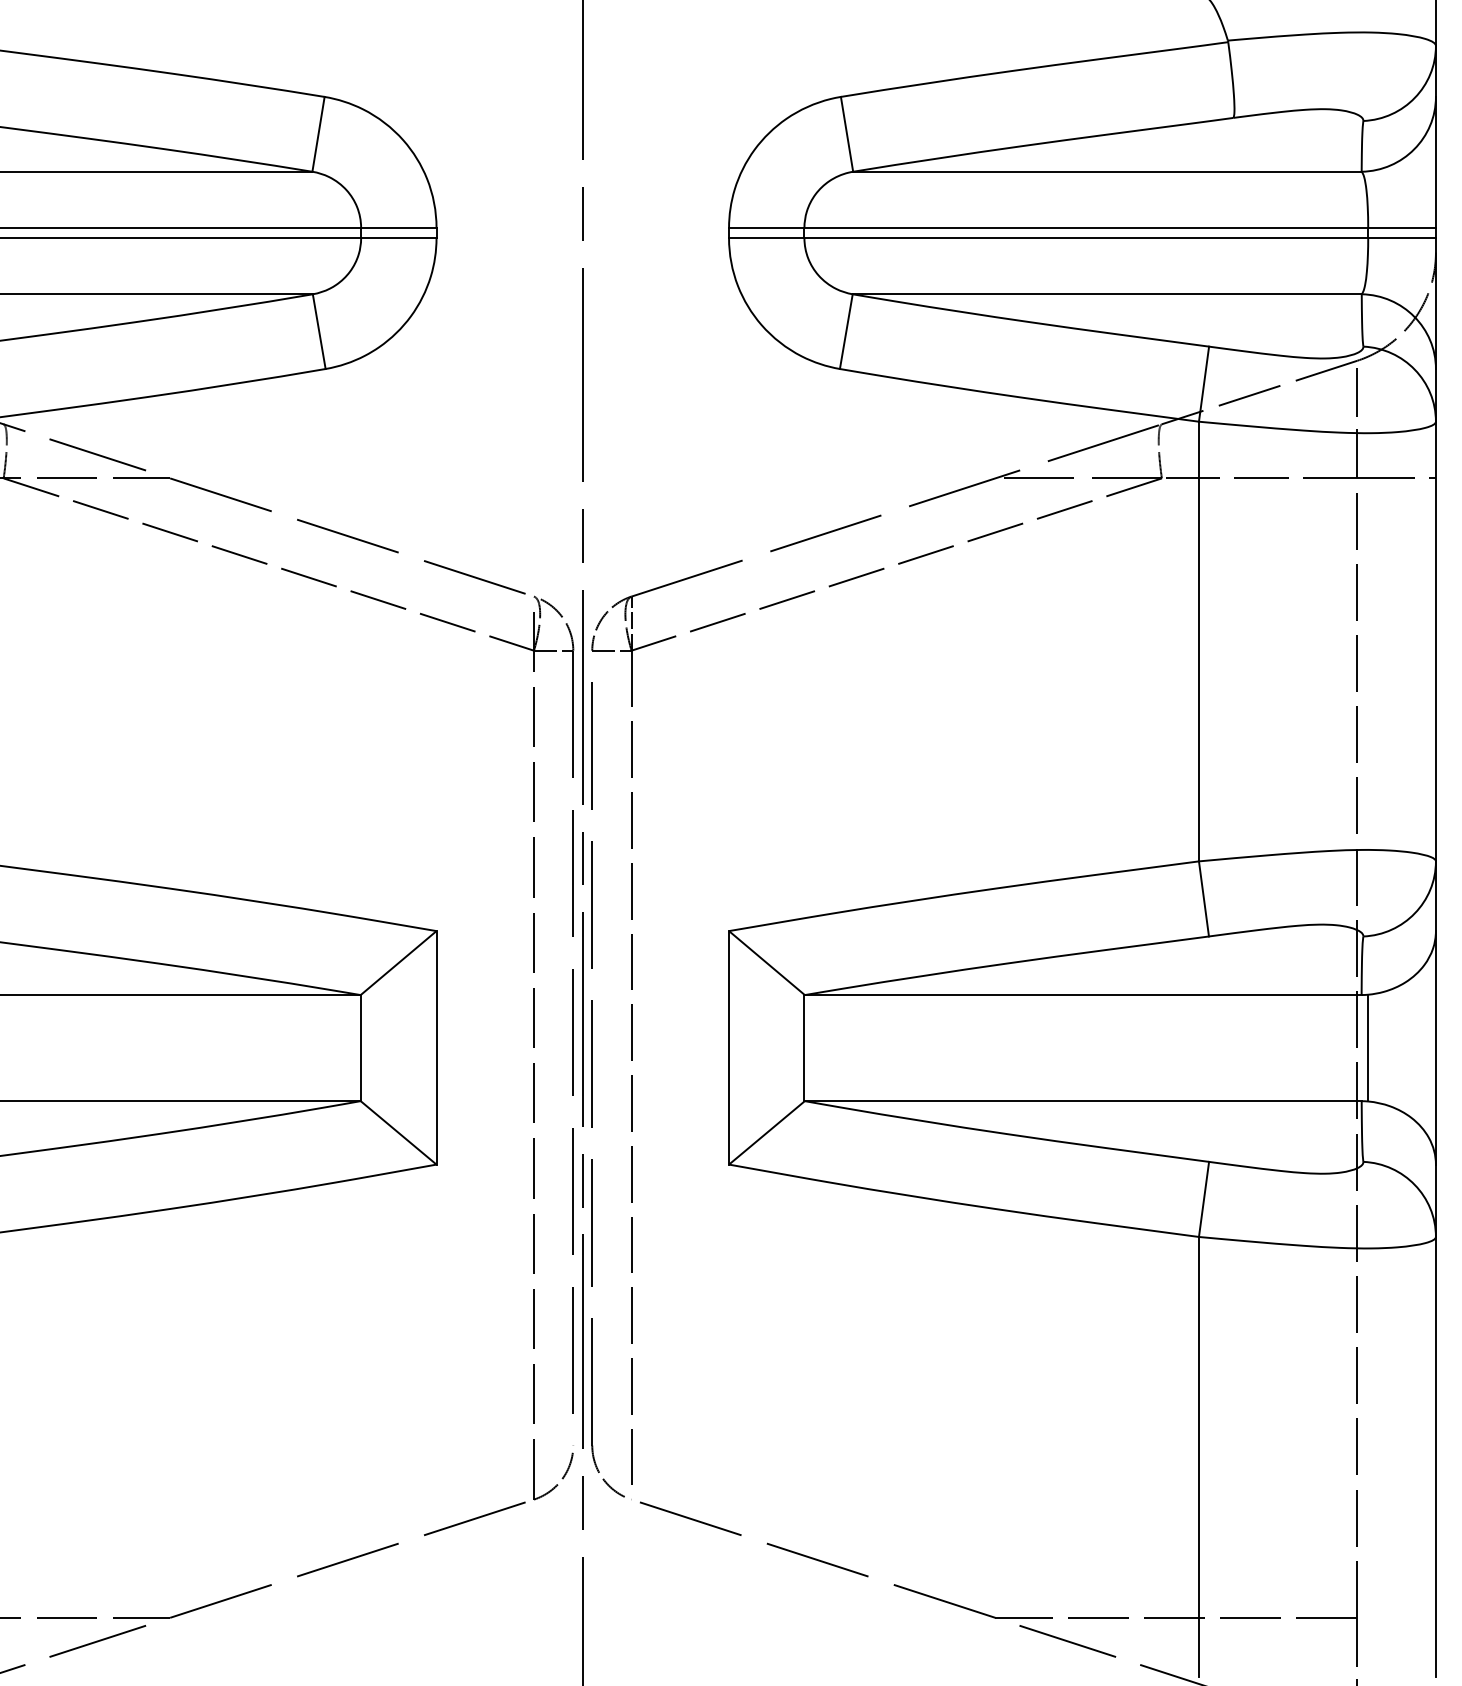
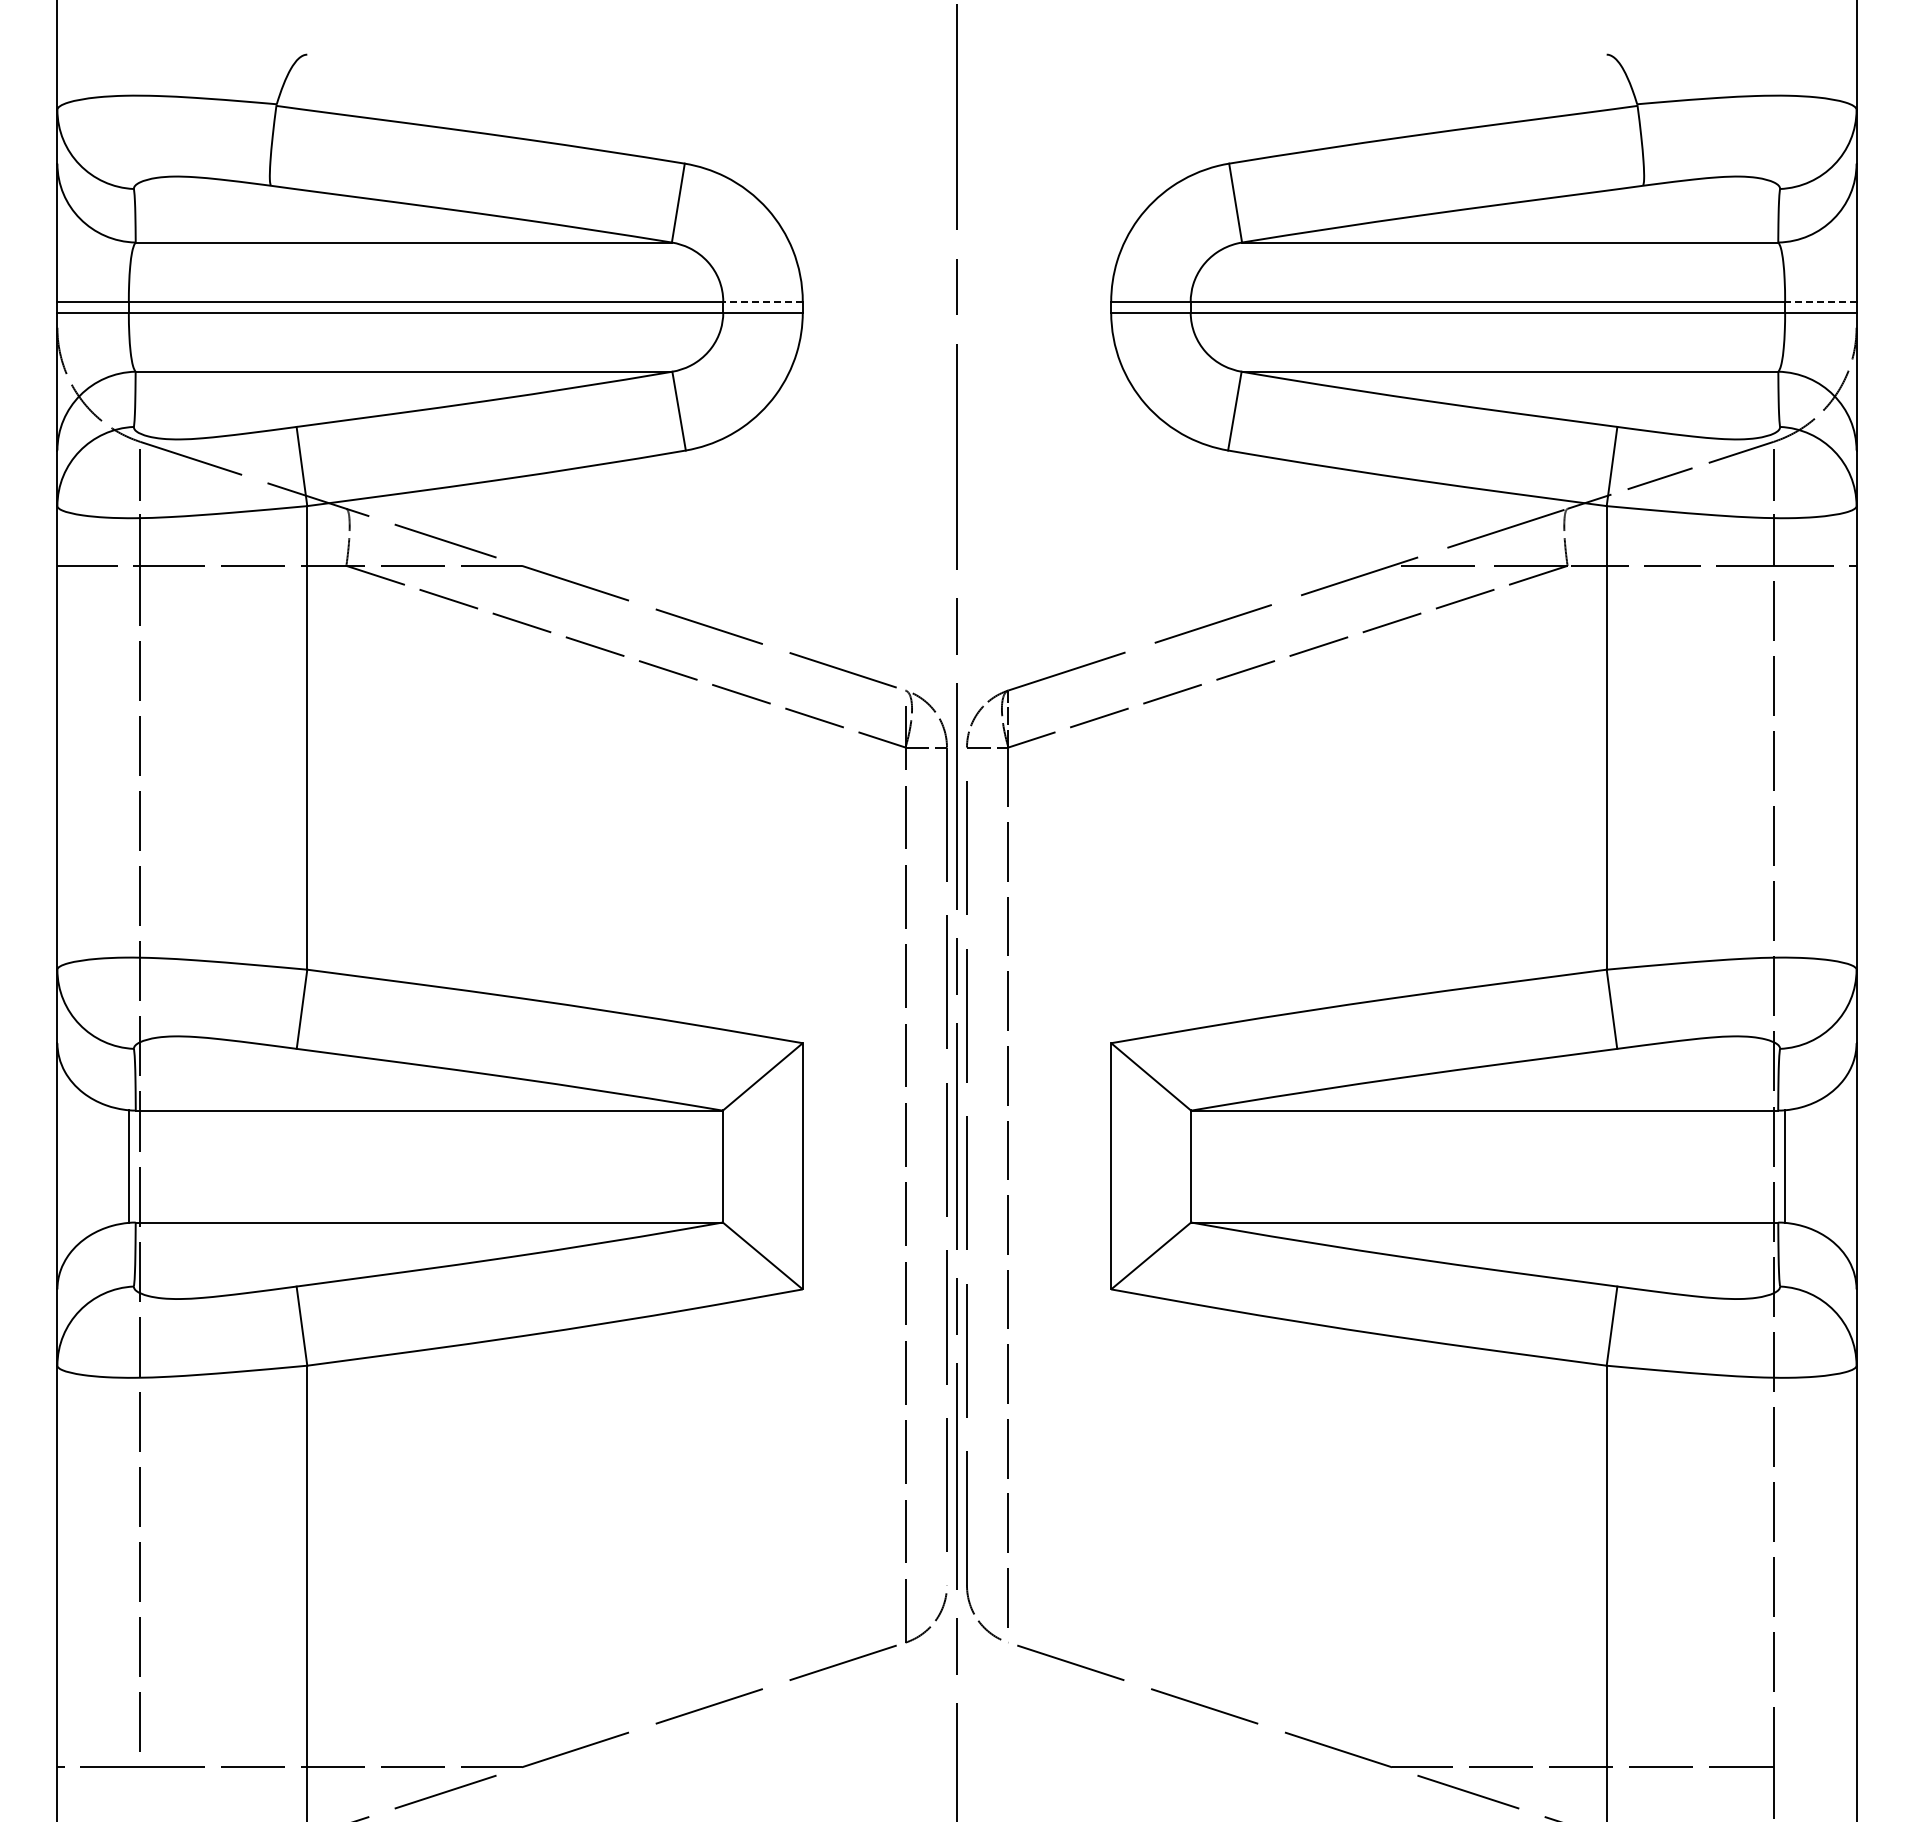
line: (399, 227) -> (763, 301), solid -> dashed
line: (1401, 227) -> (1820, 301), solid -> dashed

